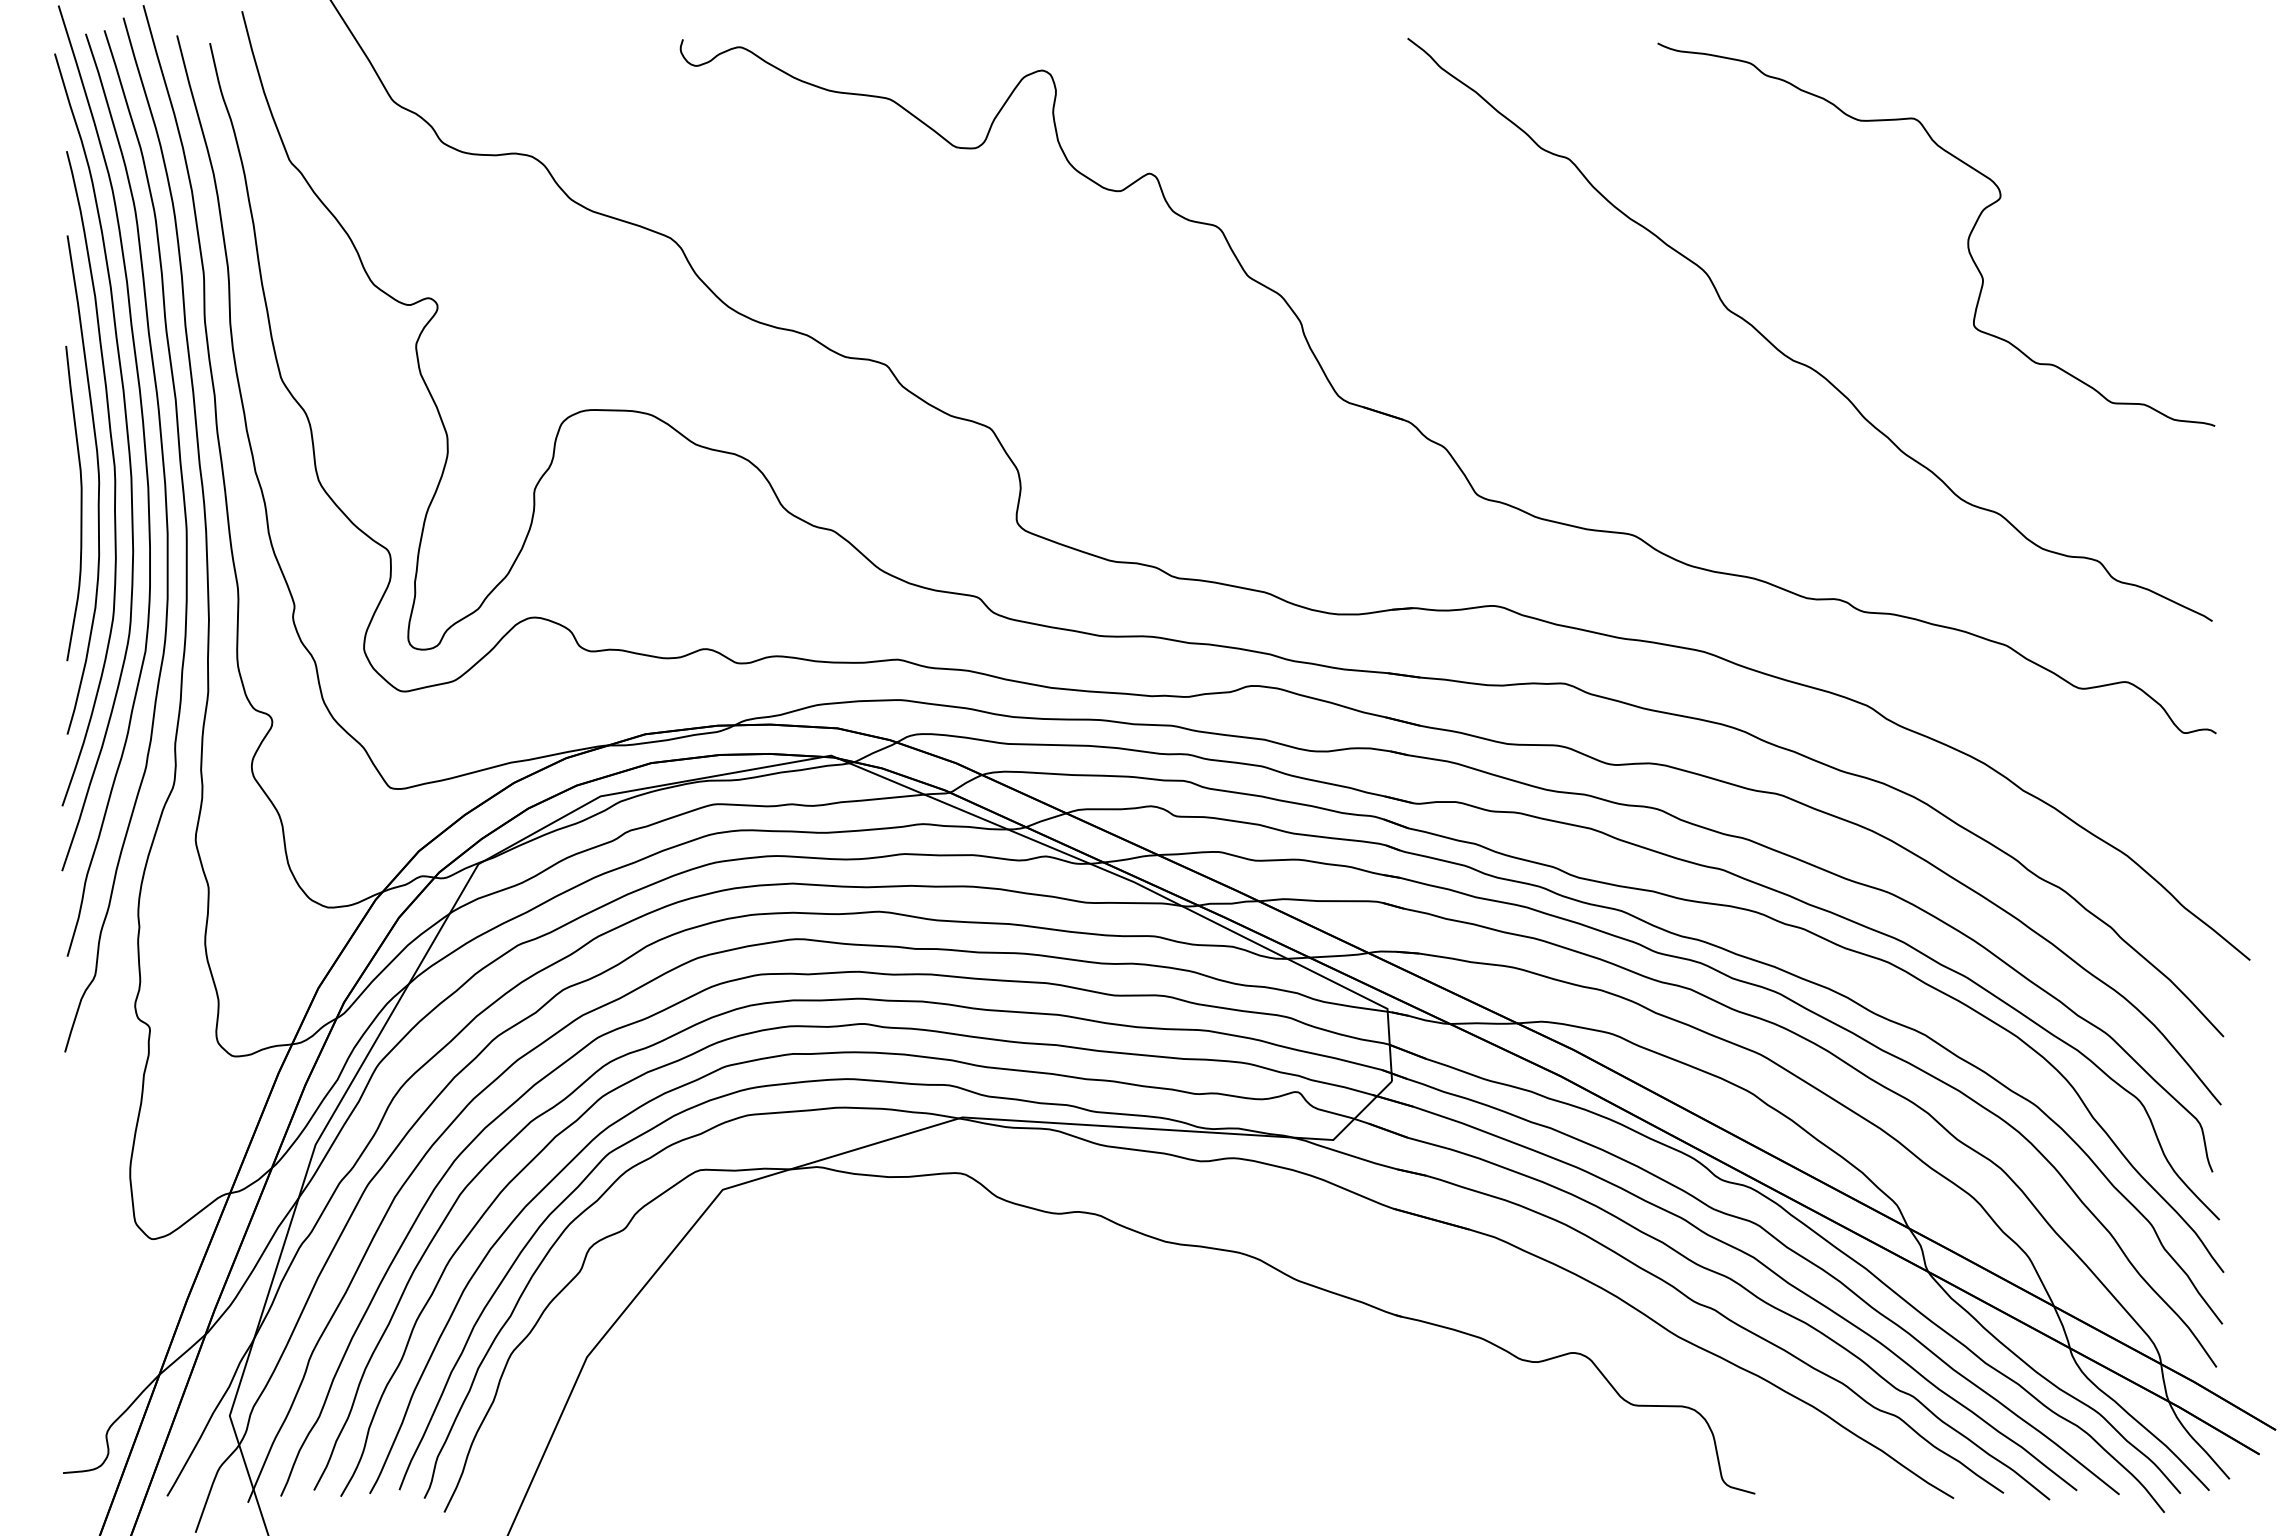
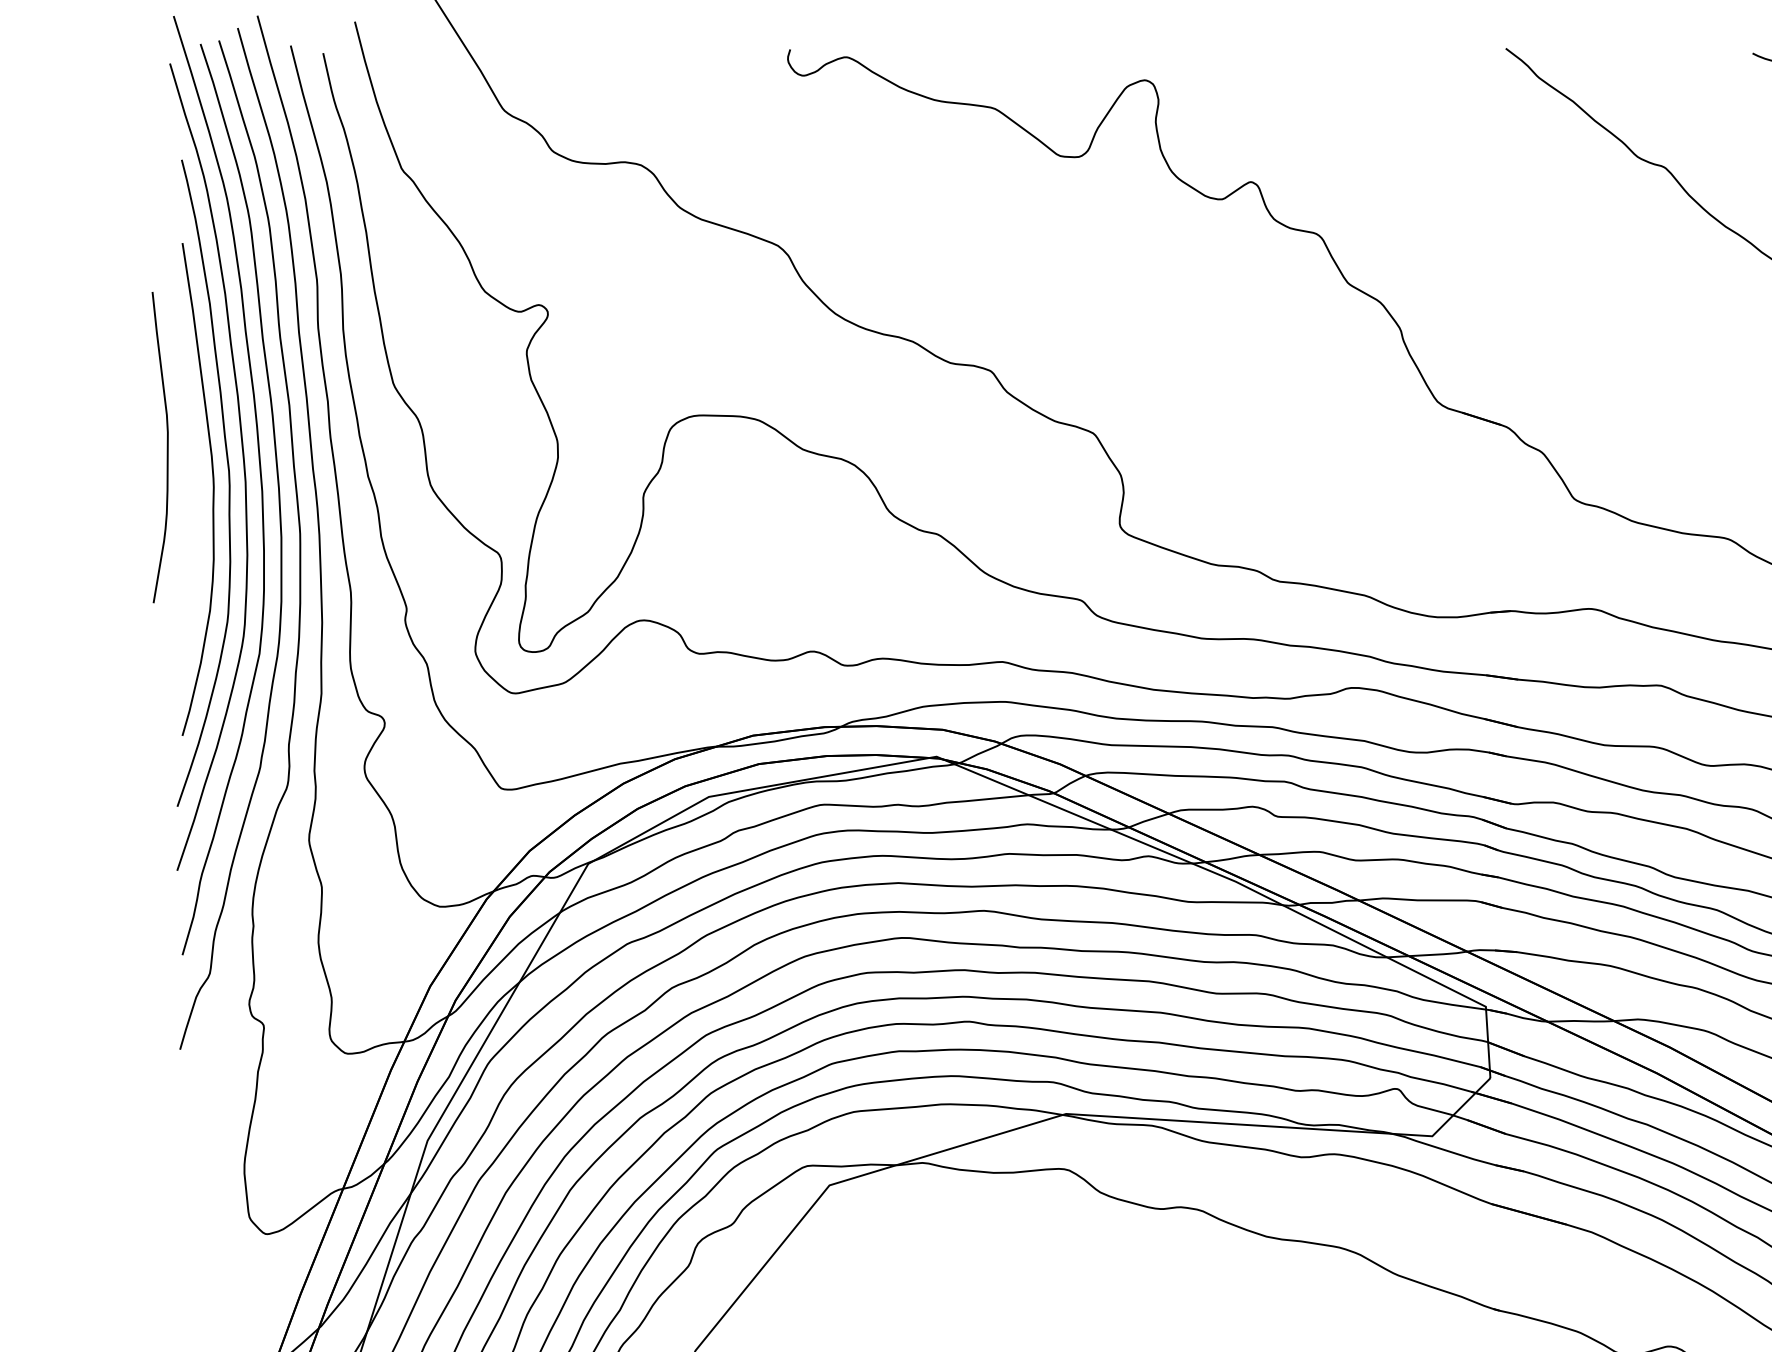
curve: (80, 503) -> (166, 447), moved

